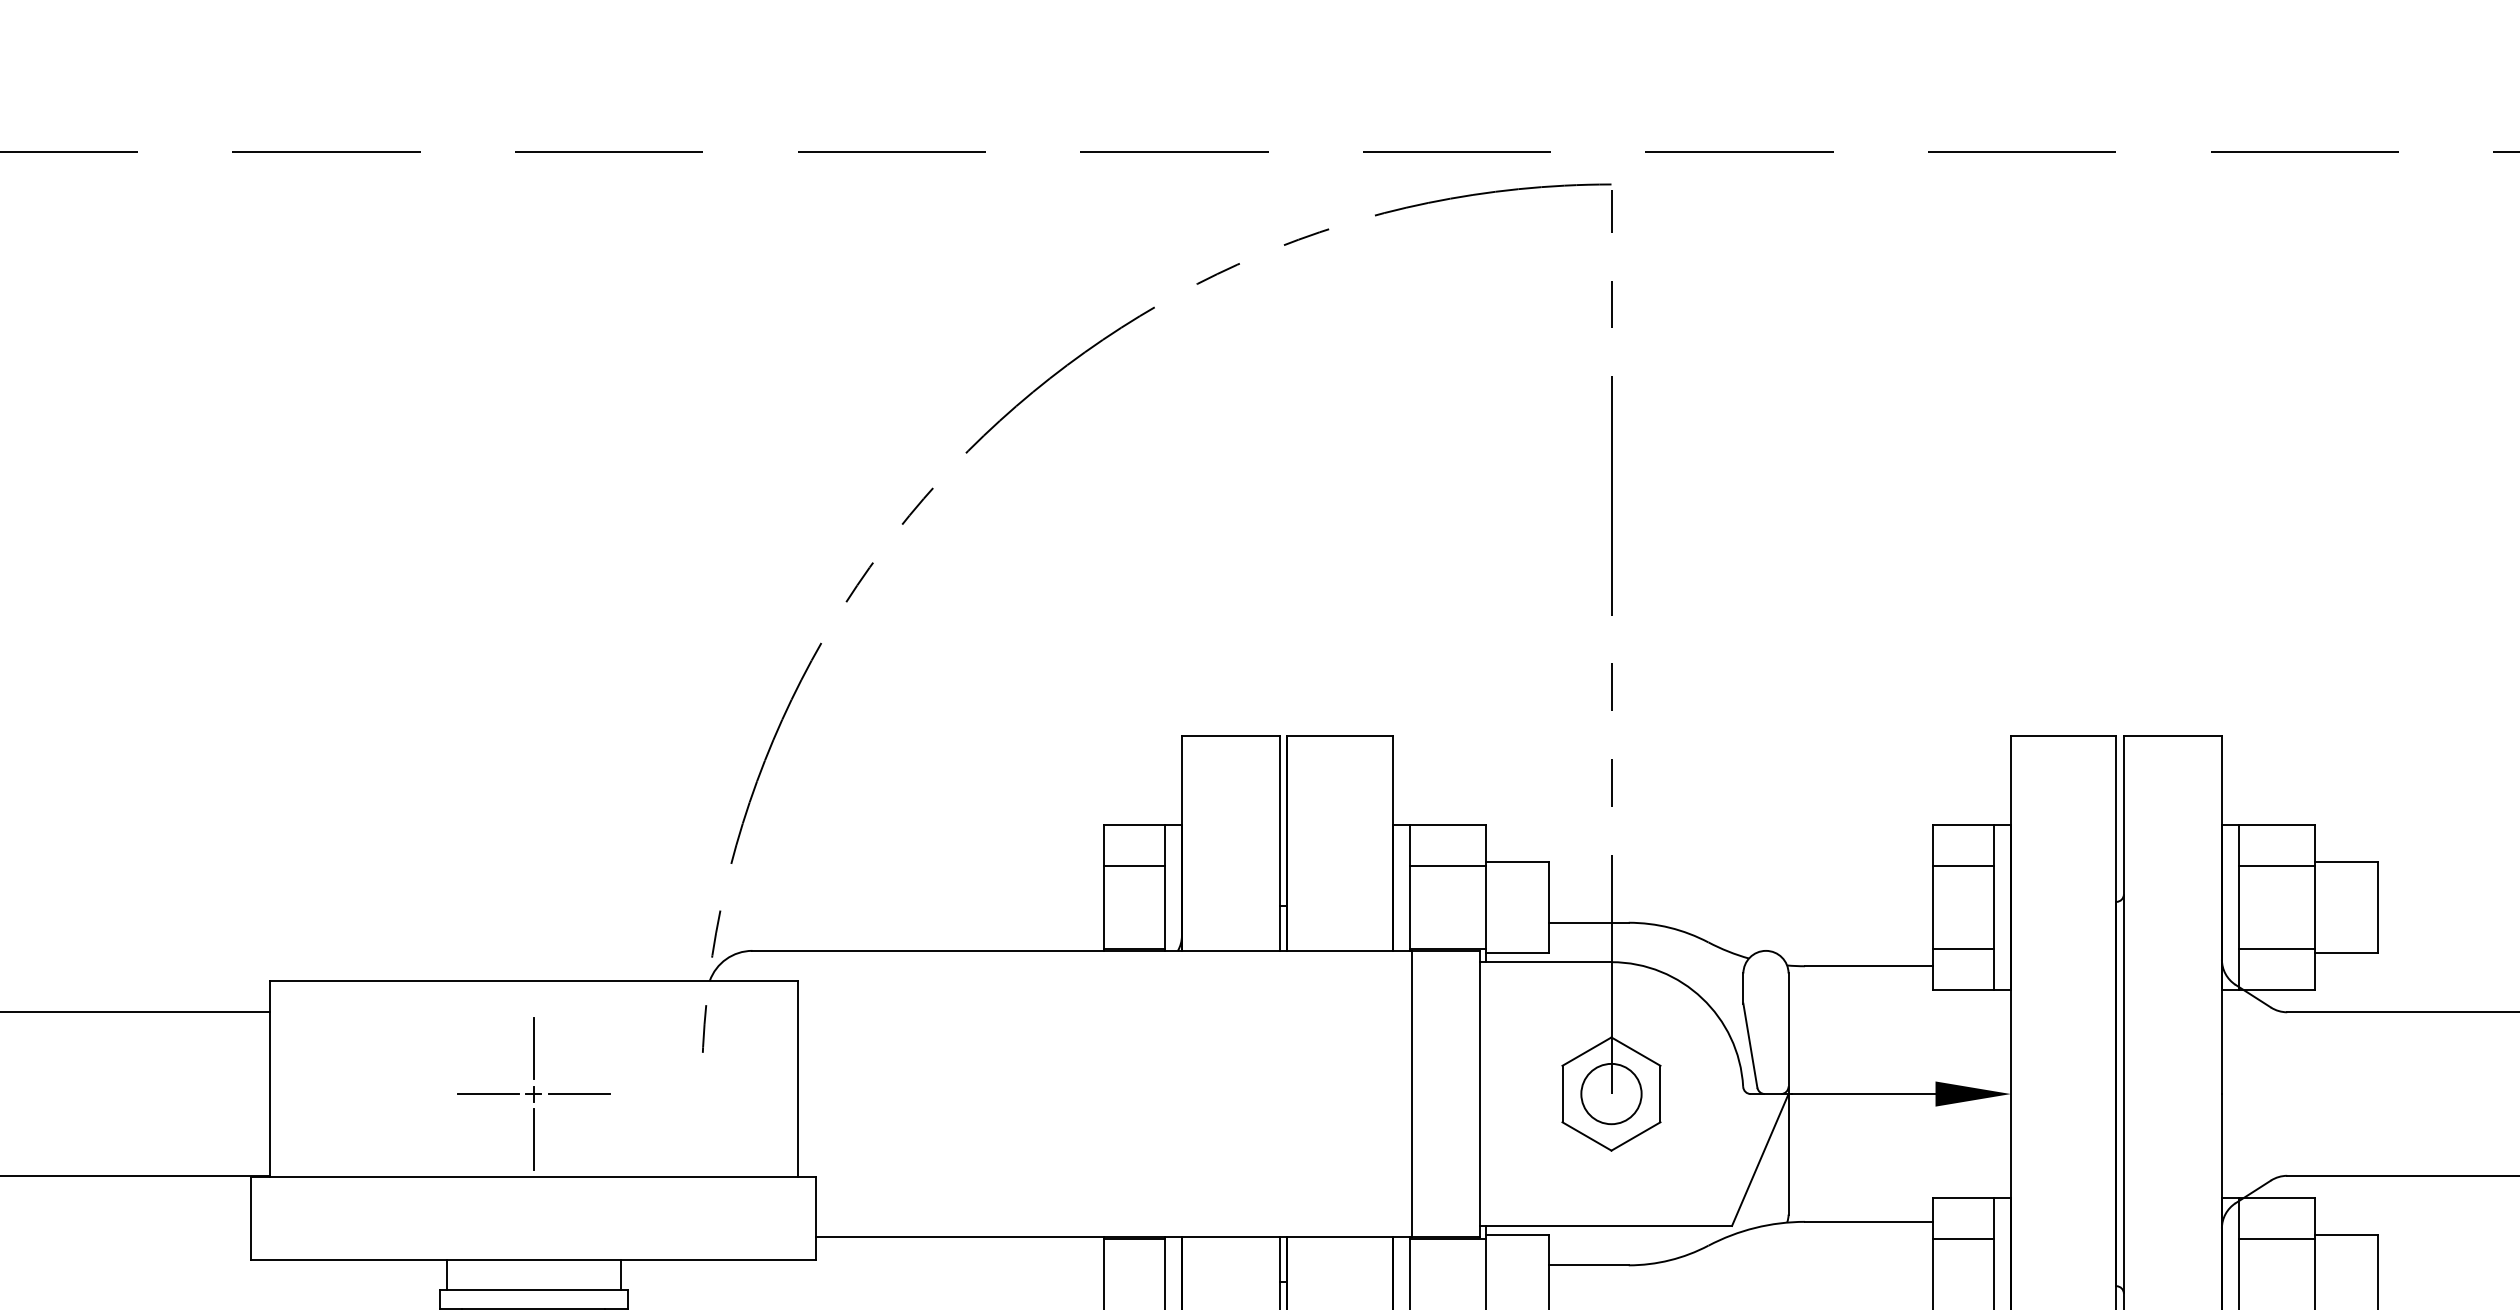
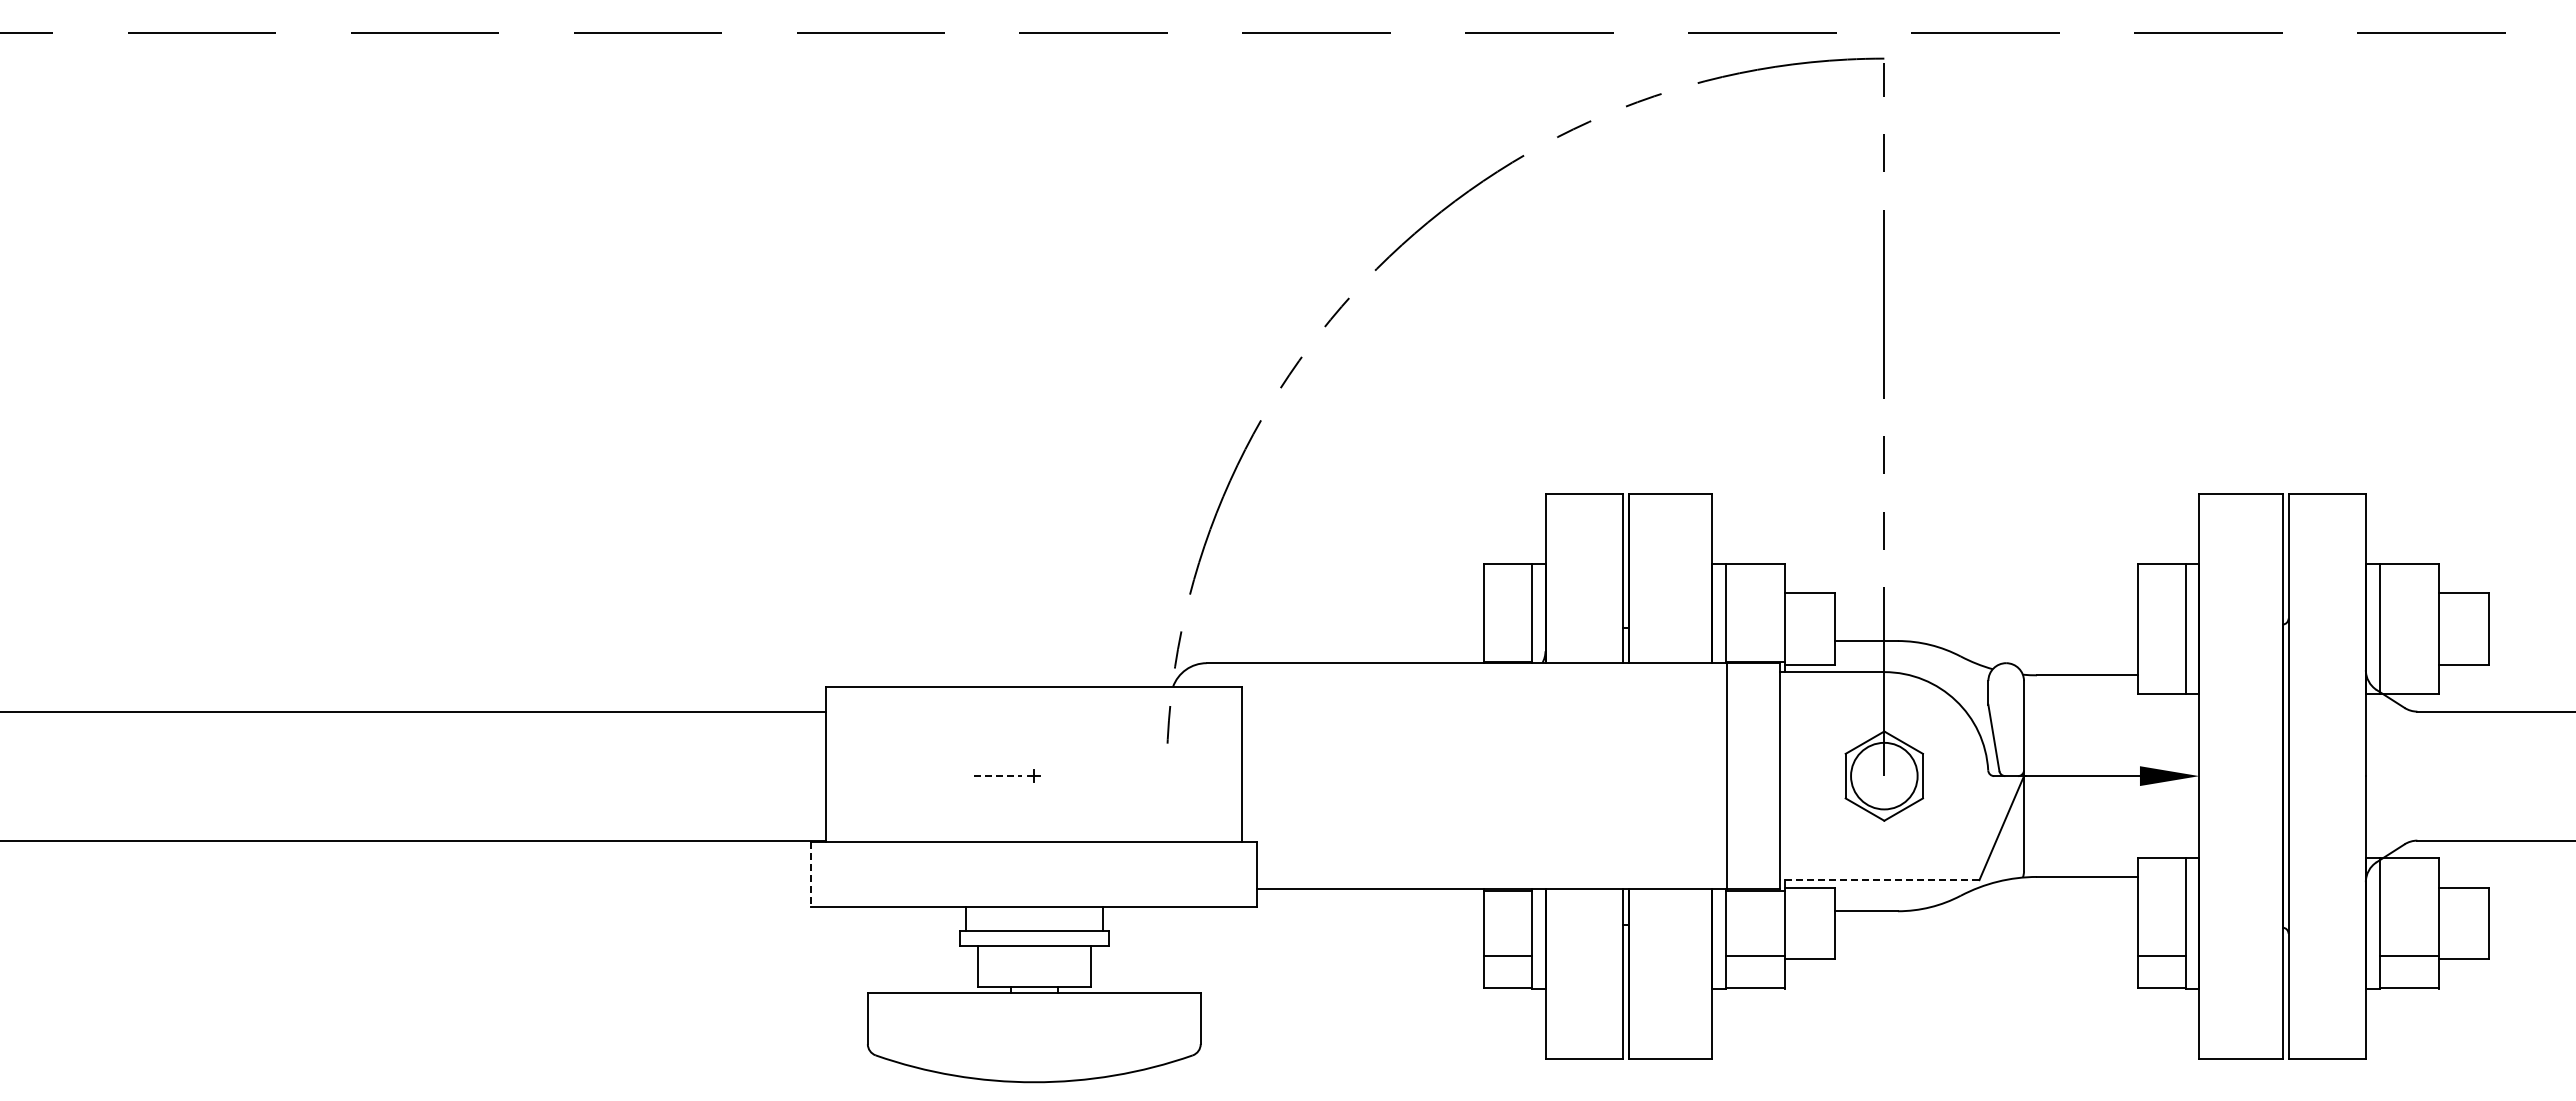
line: (1133, 866) -> (1507, 596), removed
line: (1448, 866) -> (1755, 596), removed
line: (1962, 866) -> (2161, 596), removed
line: (2275, 866) -> (2408, 596), removed
line: (1962, 948) -> (2161, 661), removed
line: (2275, 948) -> (2408, 661), removed
line: (534, 1047) -> (1034, 739), removed
circle: (1611, 1093) -> (1884, 775), size x1.4
line: (488, 1094) -> (998, 776), solid -> dashed
line: (579, 1094) -> (1070, 776), removed
line: (534, 1140) -> (1034, 812), removed
line: (251, 1218) -> (811, 874), solid -> dashed
line: (1605, 1226) -> (1879, 880), solid -> dashed
line: (1962, 1239) -> (2161, 890), removed
line: (2275, 1239) -> (2408, 890), removed

